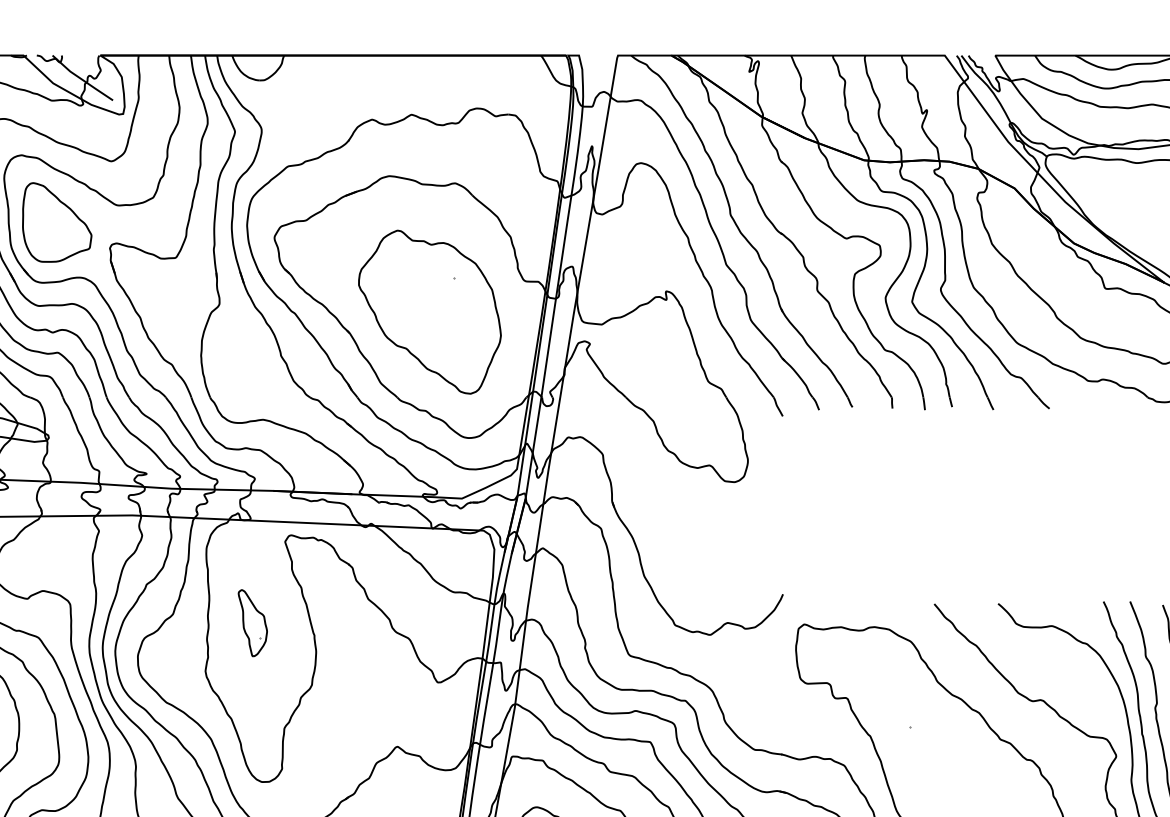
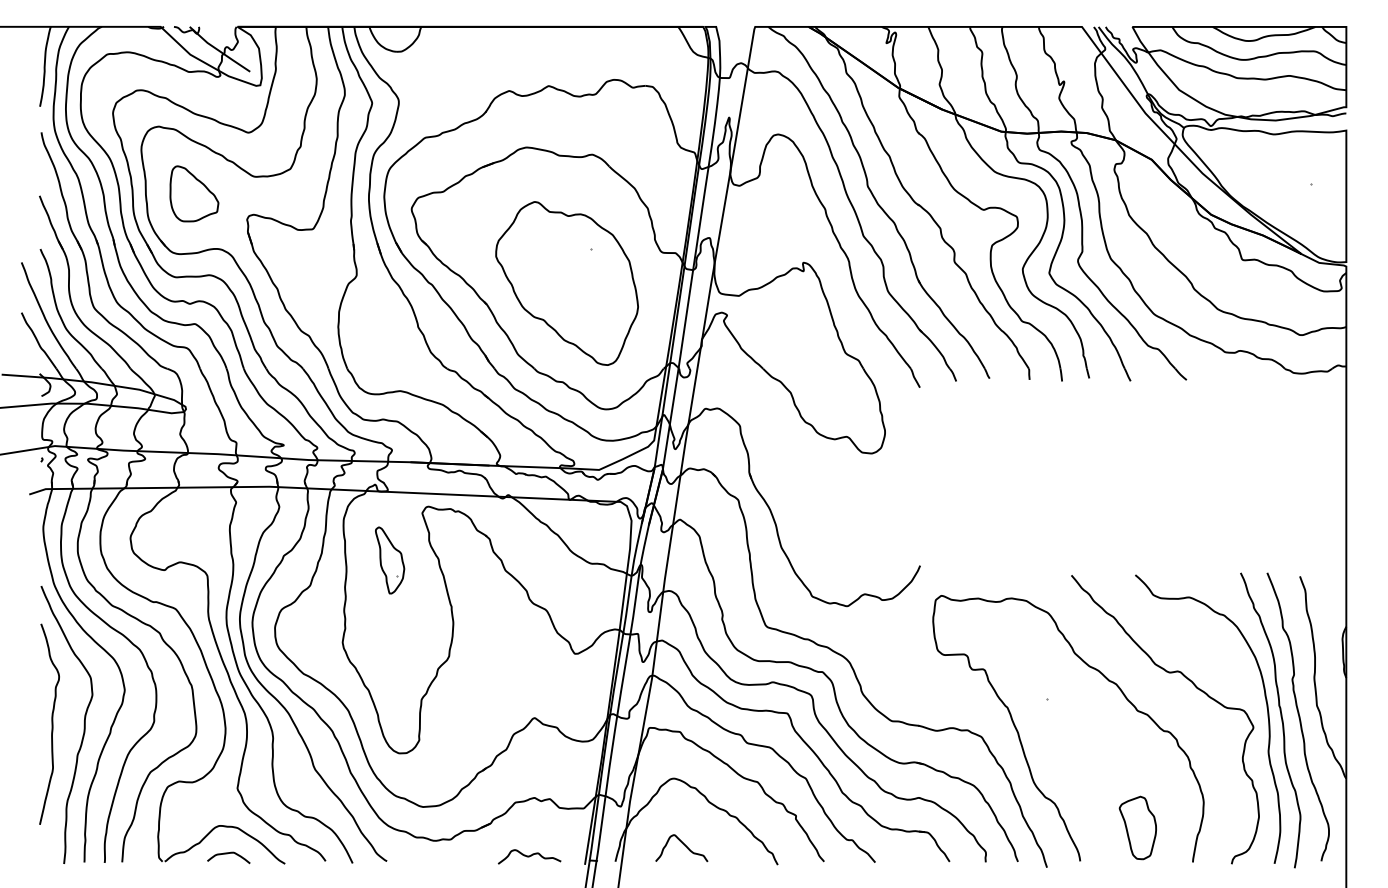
part: (57, 222) -> (194, 193), size x0.7
part: (253, 623) -> (390, 560), moved

